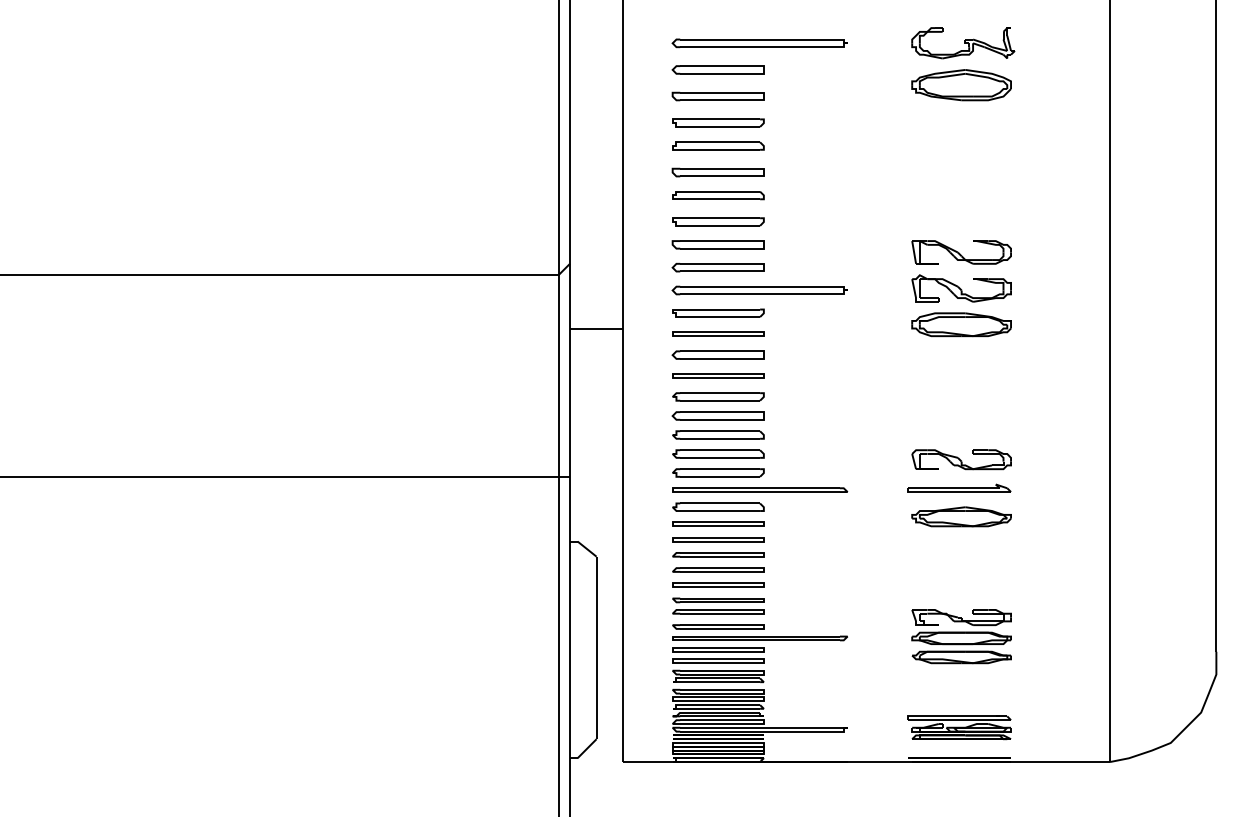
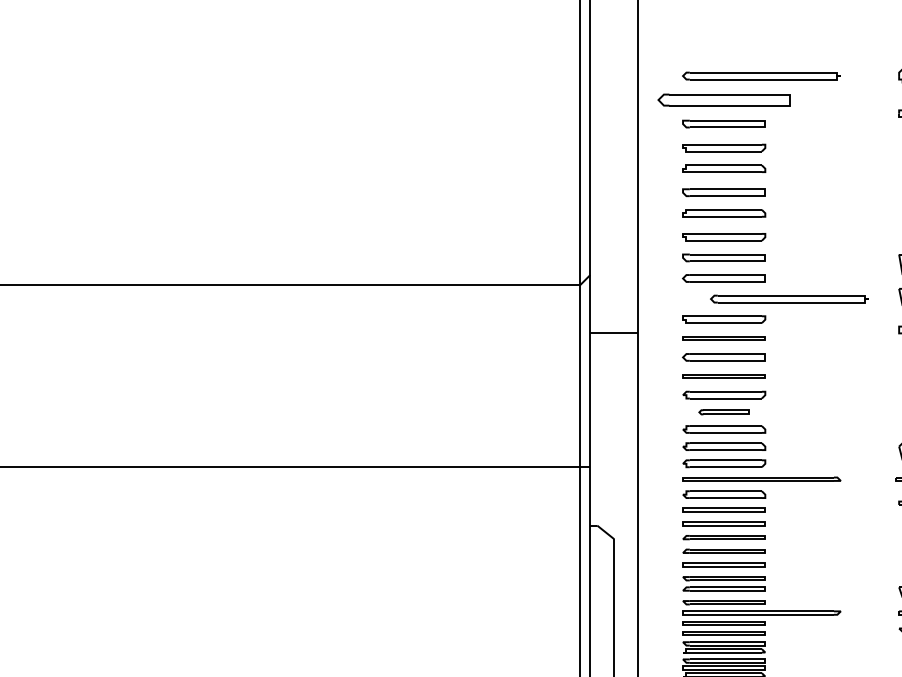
part: (717, 69) -> (723, 99), size x1.6
part: (759, 290) -> (789, 299), moved
part: (717, 415) -> (723, 411), size x0.6

